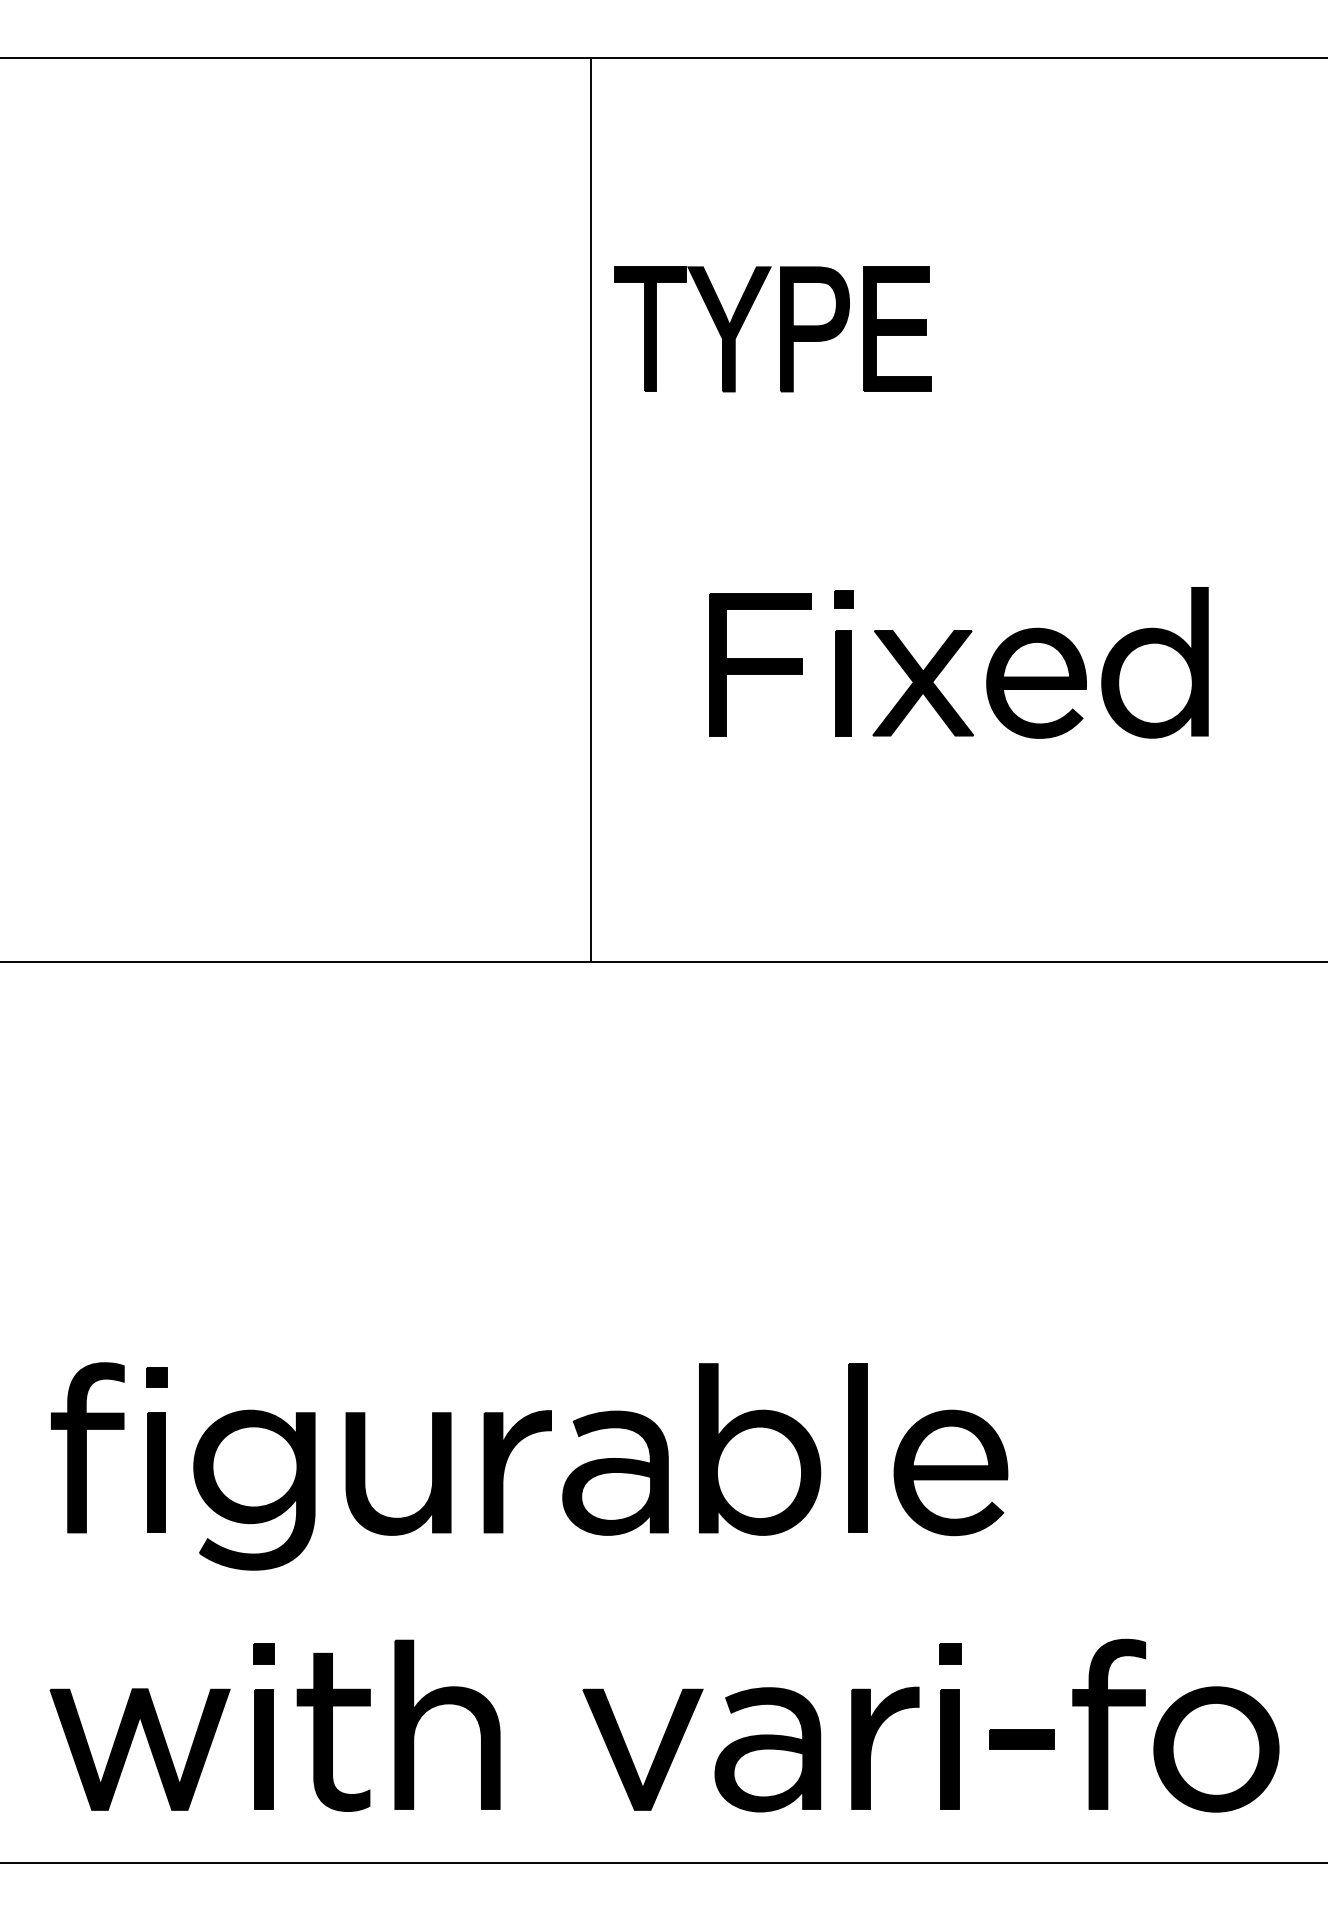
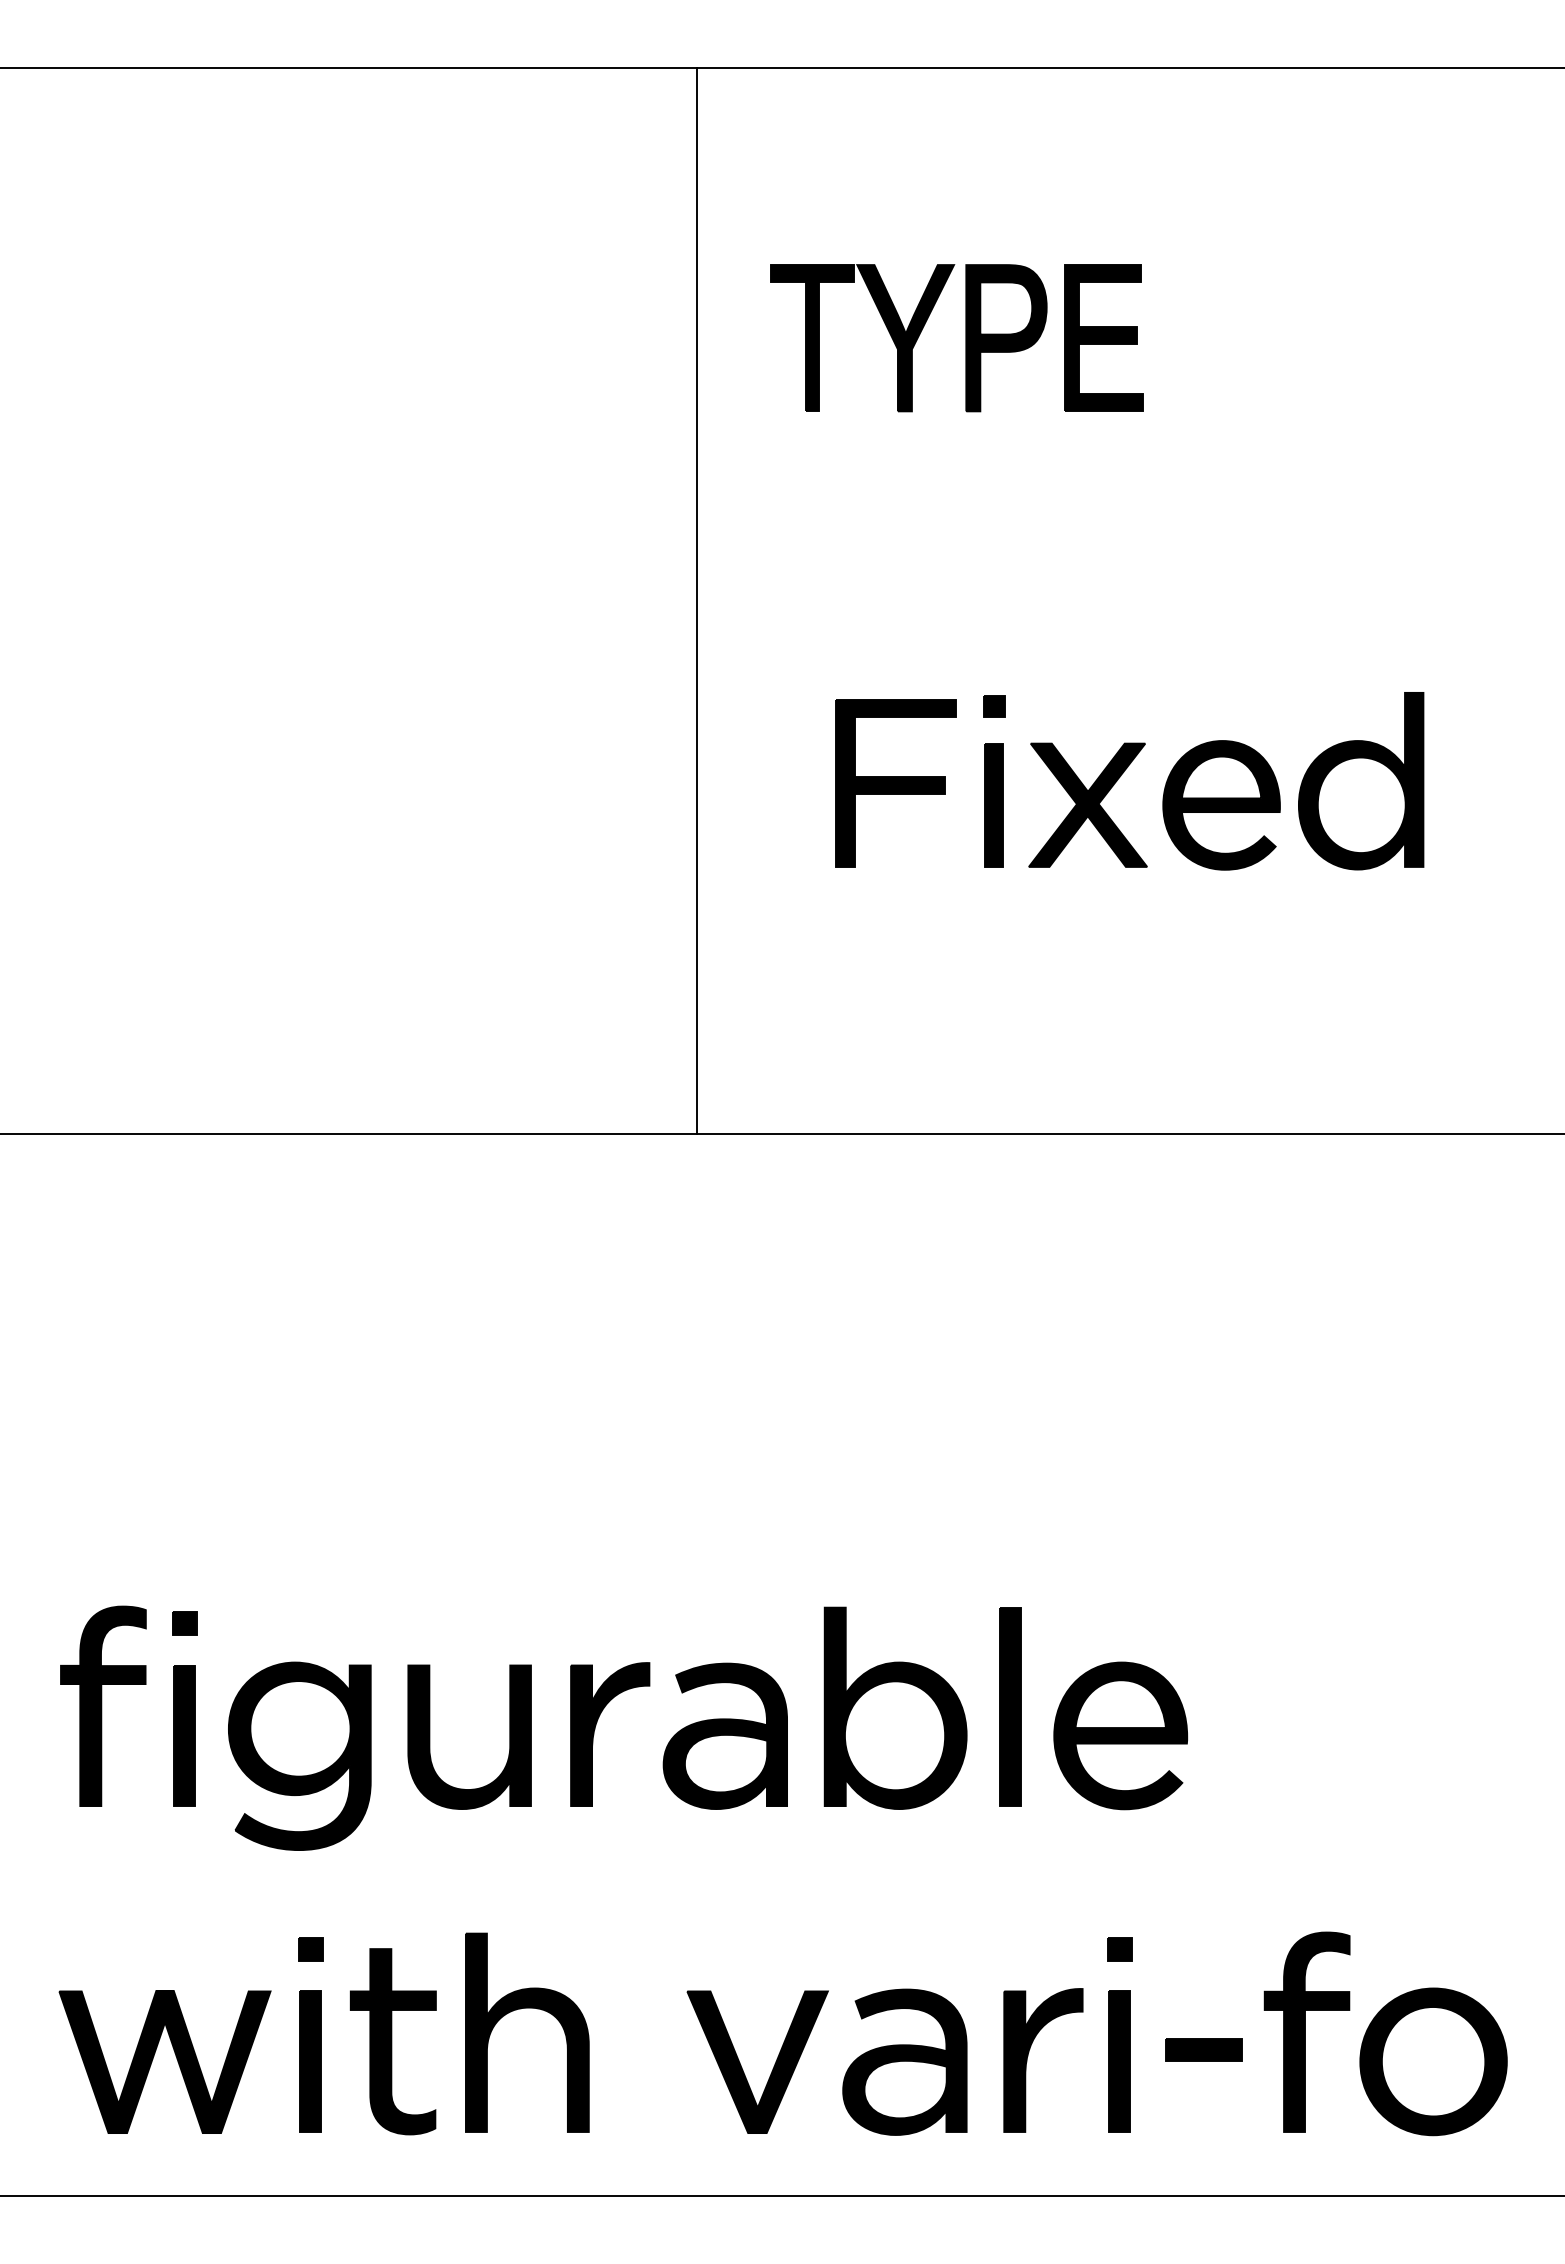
part: (780, 329) -> (965, 338), moved

